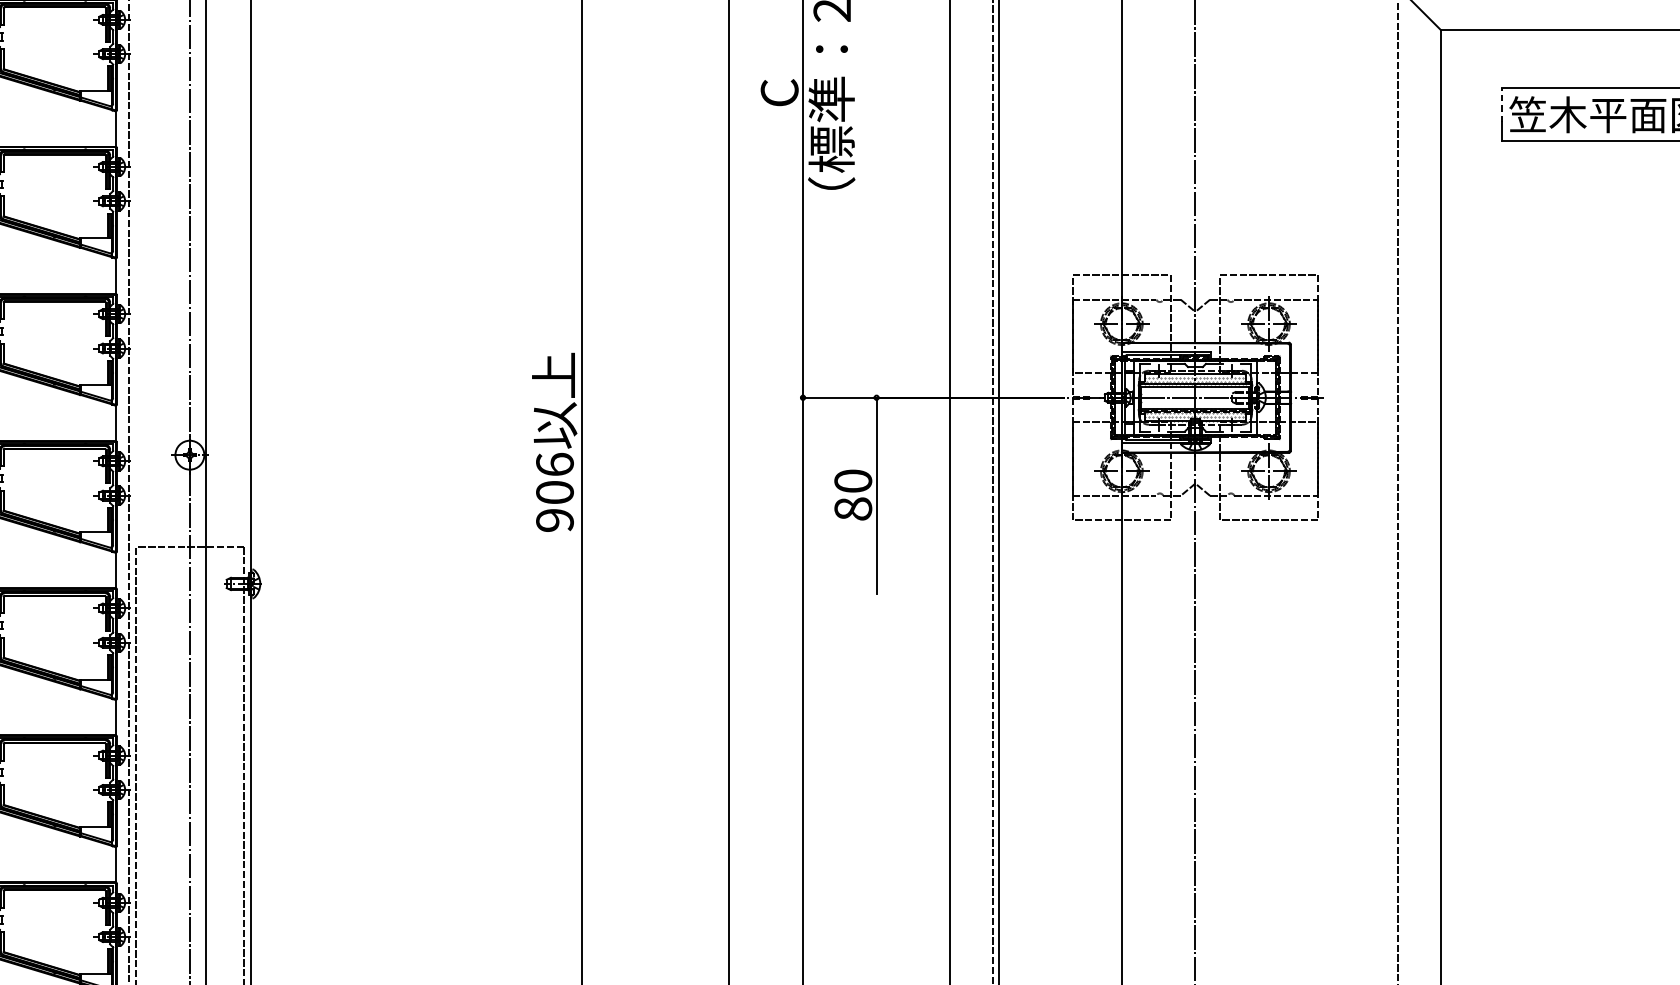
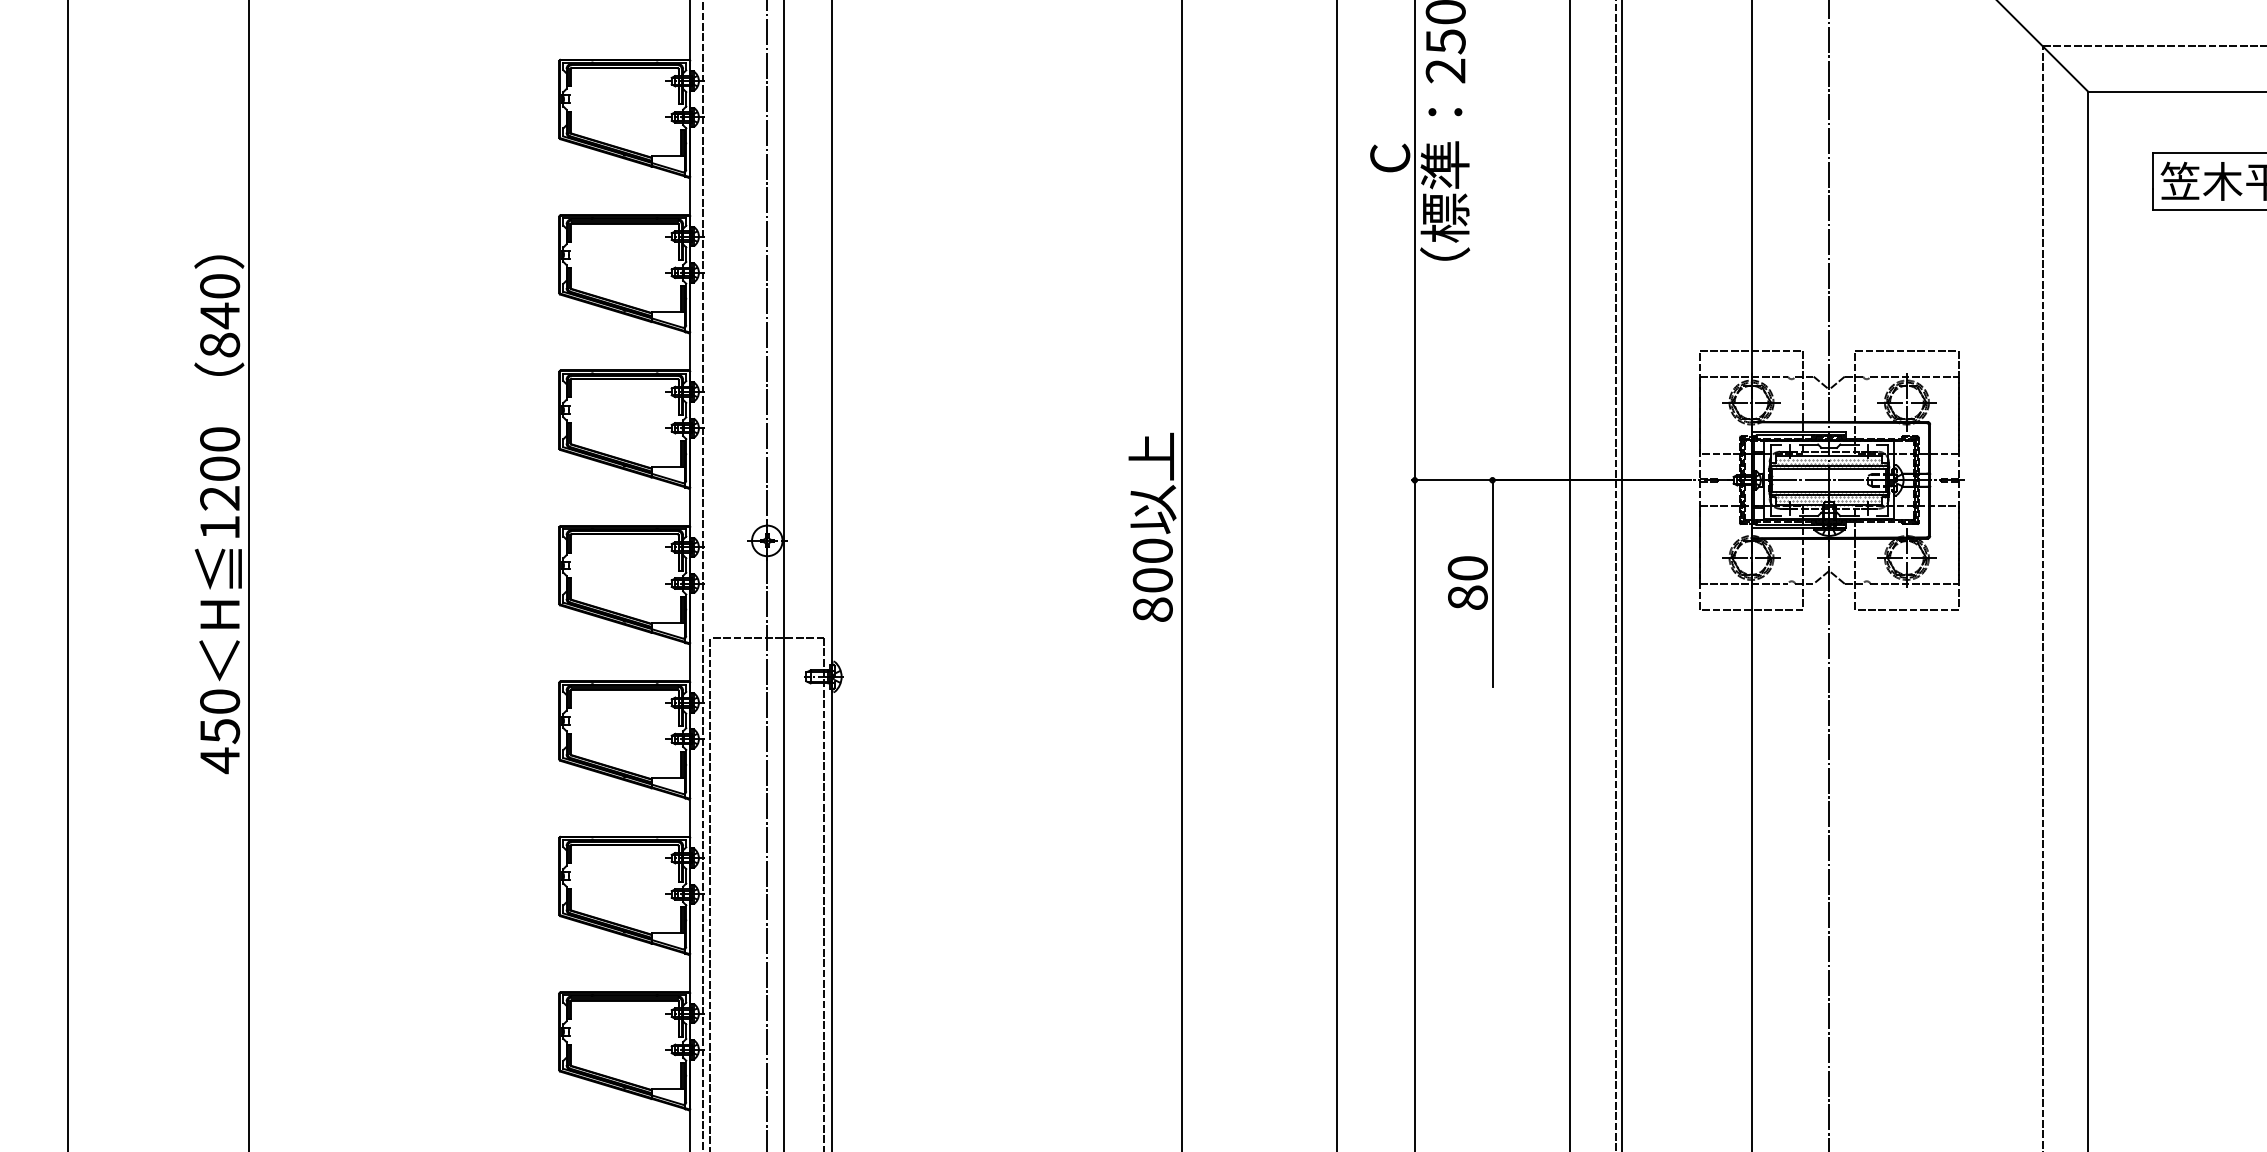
line: (1502, 104) -> (2153, 170), dashed -> solid
text: (554, 492) -> (1152, 580), 906 -> 800

